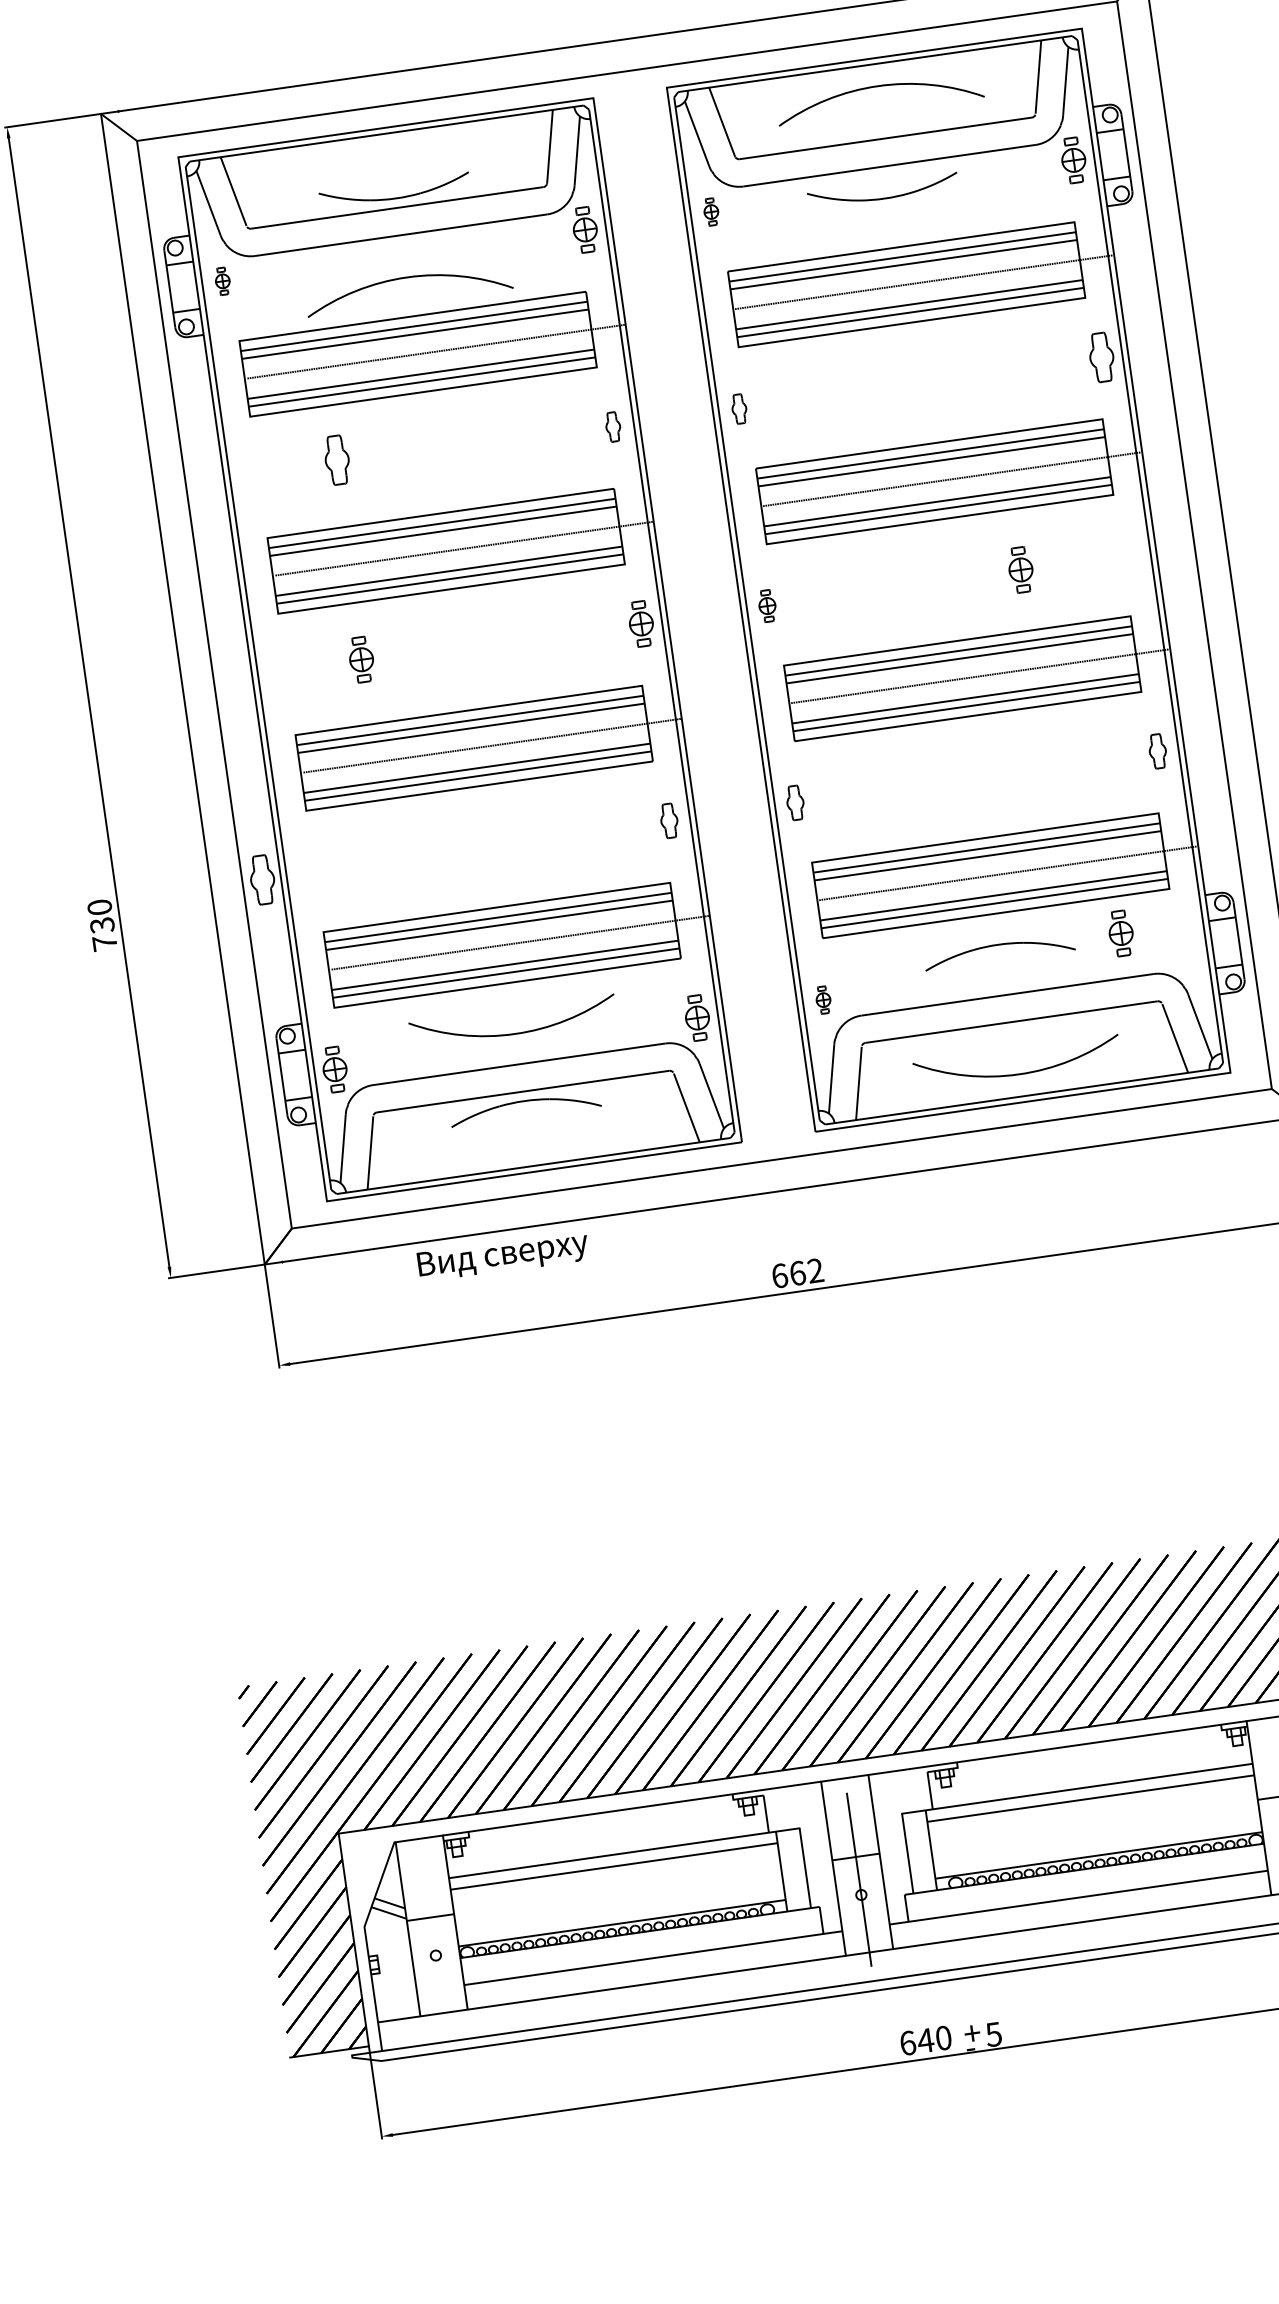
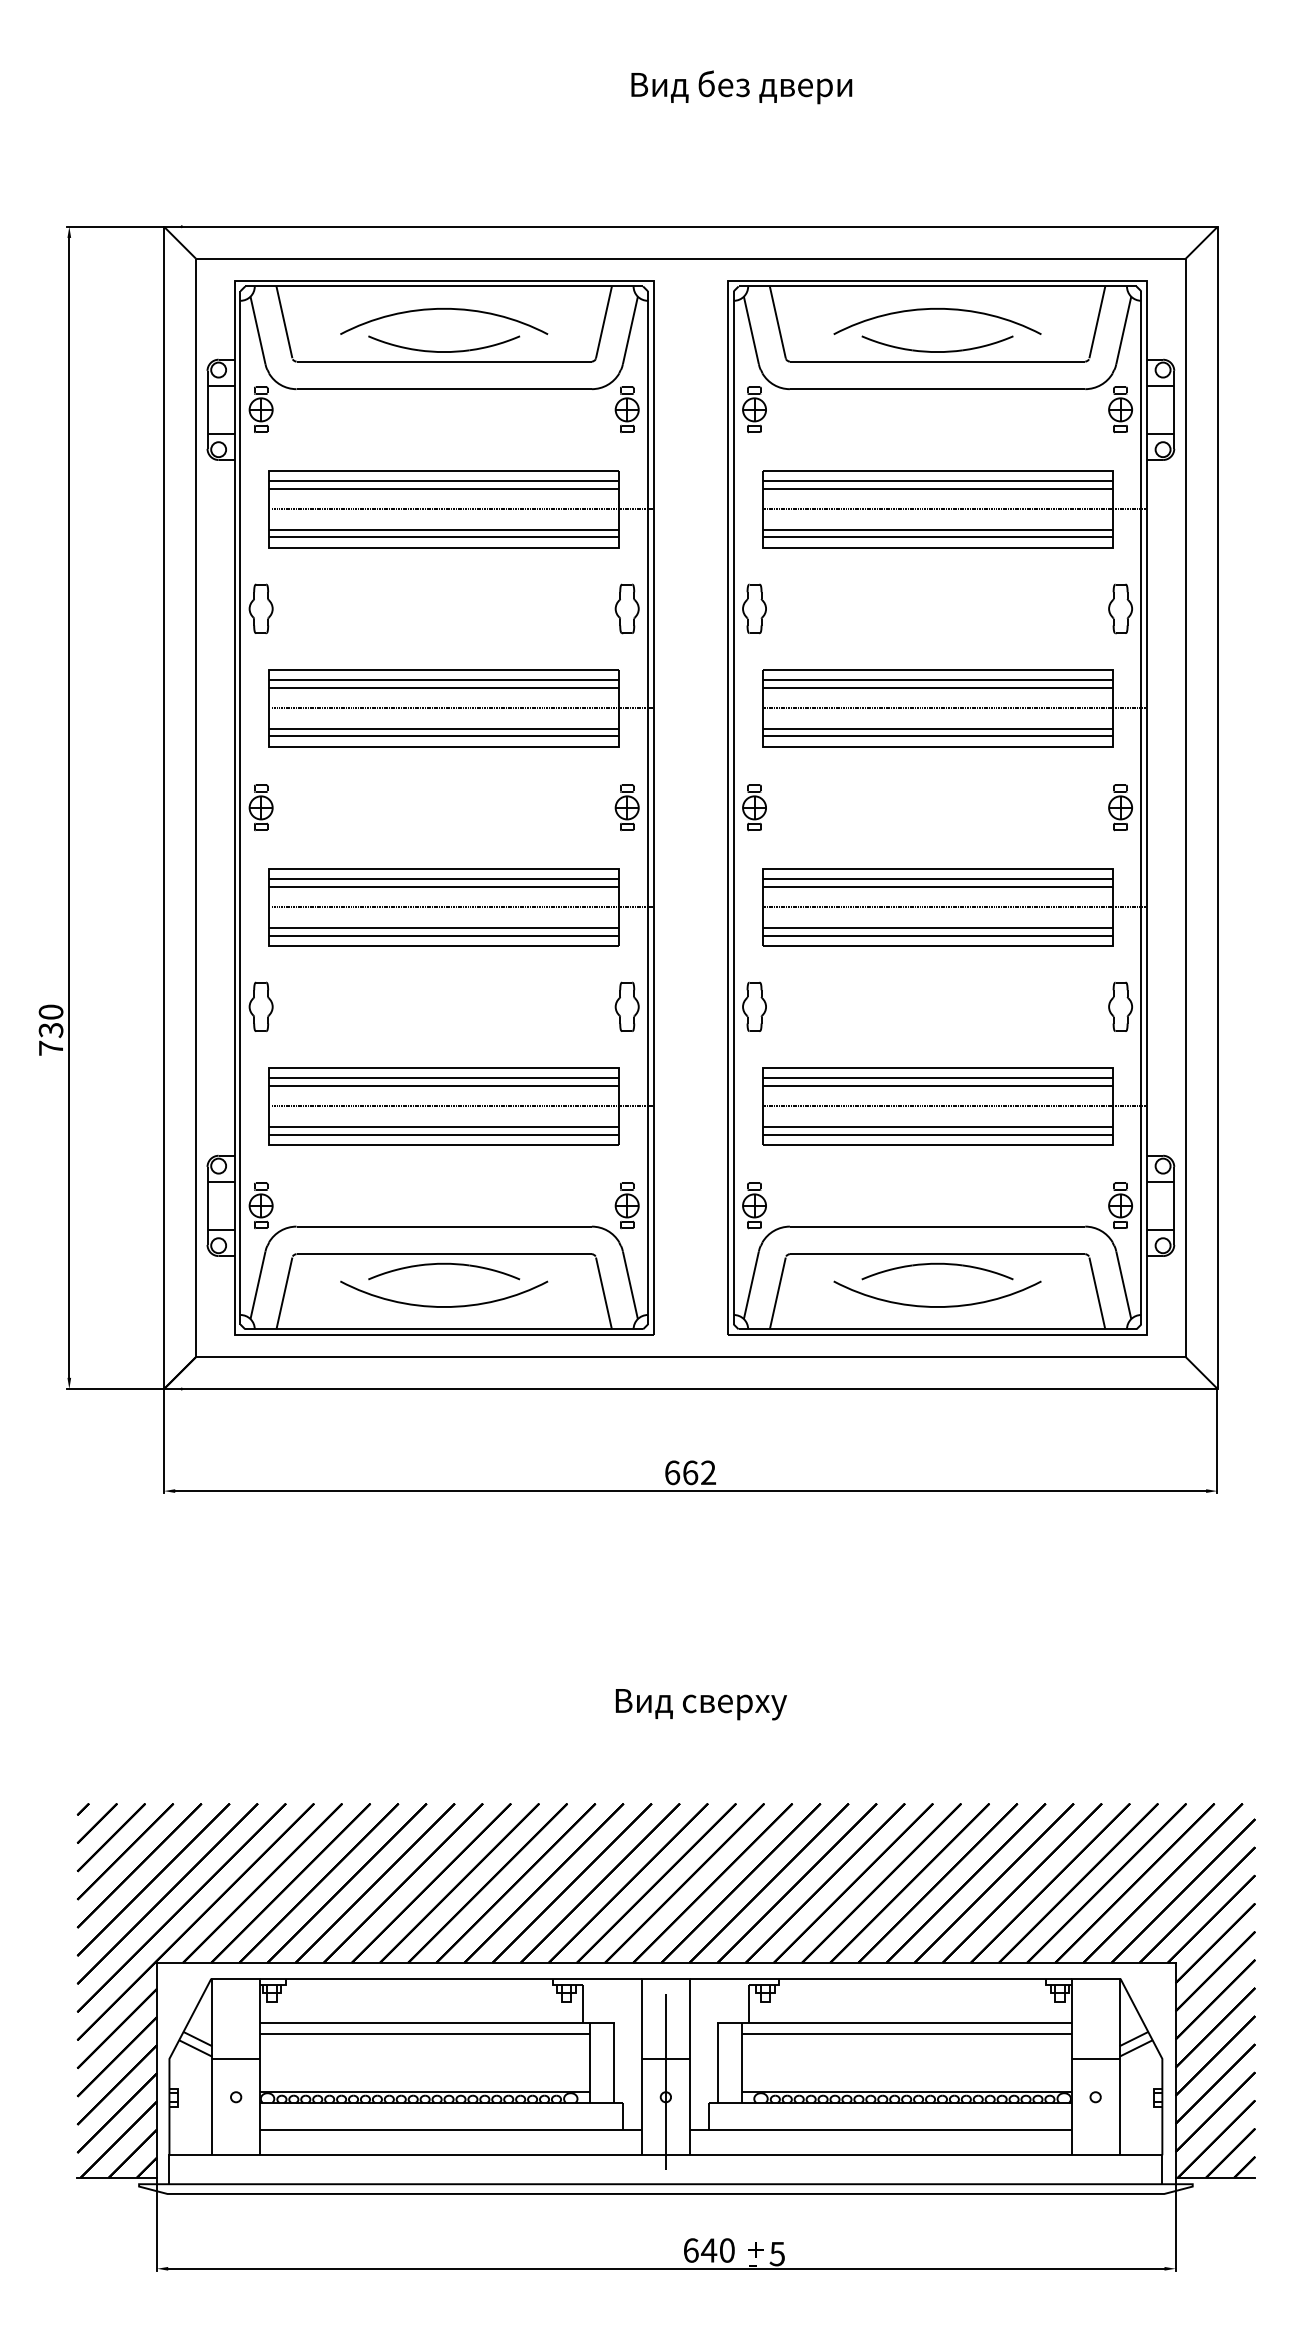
part: (884, 198) -> (937, 351), moved
part: (711, 211) -> (754, 409), size x1.67
curve: (407, 278) -> (444, 309), moved
part: (222, 281) -> (260, 409), size x1.67
part: (739, 408) -> (754, 608), size x1.67
part: (612, 426) -> (626, 608), size x1.67
part: (336, 459) -> (260, 608), moved
part: (1020, 569) -> (1120, 807), moved
part: (767, 605) -> (754, 807), size x1.43
part: (360, 659) -> (260, 807), moved
part: (1157, 751) -> (1120, 1006), size x1.43
part: (795, 802) -> (754, 1006), size x1.43
part: (668, 820) -> (626, 1006), size x1.43
part: (261, 879) -> (260, 1006), moved
part: (1121, 933) -> (1120, 1205), moved
part: (998, 945) -> (937, 1264), moved
part: (823, 999) -> (754, 1205), size x1.67
curve: (515, 1033) -> (444, 1306), moved
text: (502, 1256) -> (700, 1704), moved

